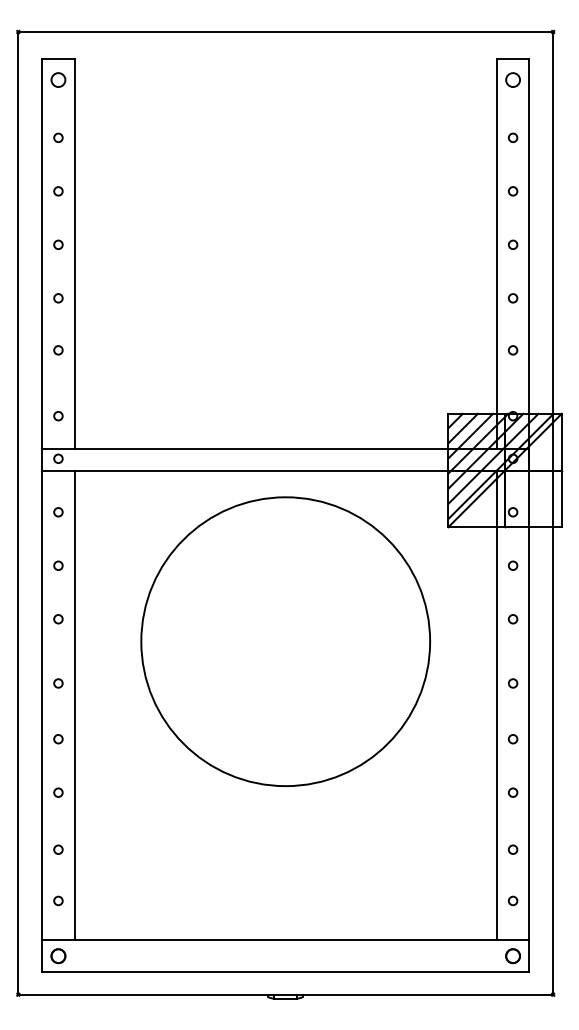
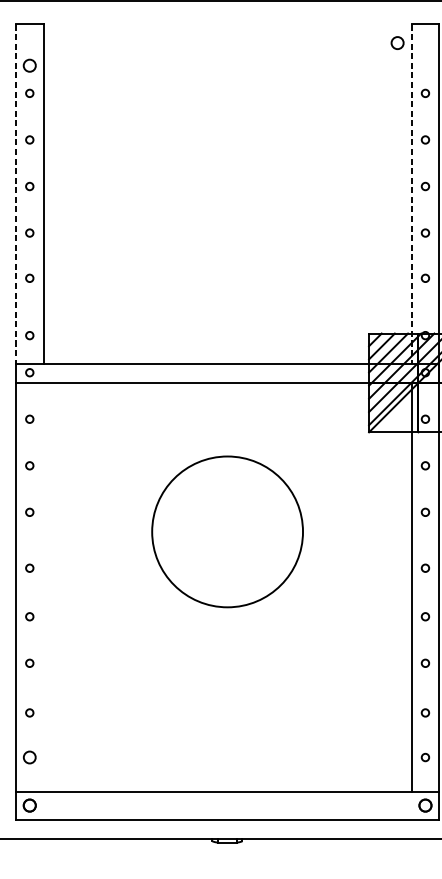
circle: (58, 79) -> (29, 65), moved
circle: (512, 79) -> (397, 42), moved
line: (42, 254) -> (15, 194), solid -> dashed
line: (497, 254) -> (411, 194), solid -> dashed
circle: (285, 641) -> (227, 531), size x0.6
line: (74, 705) -> (43, 587), removed
circle: (58, 900) -> (29, 757), size x1.6

